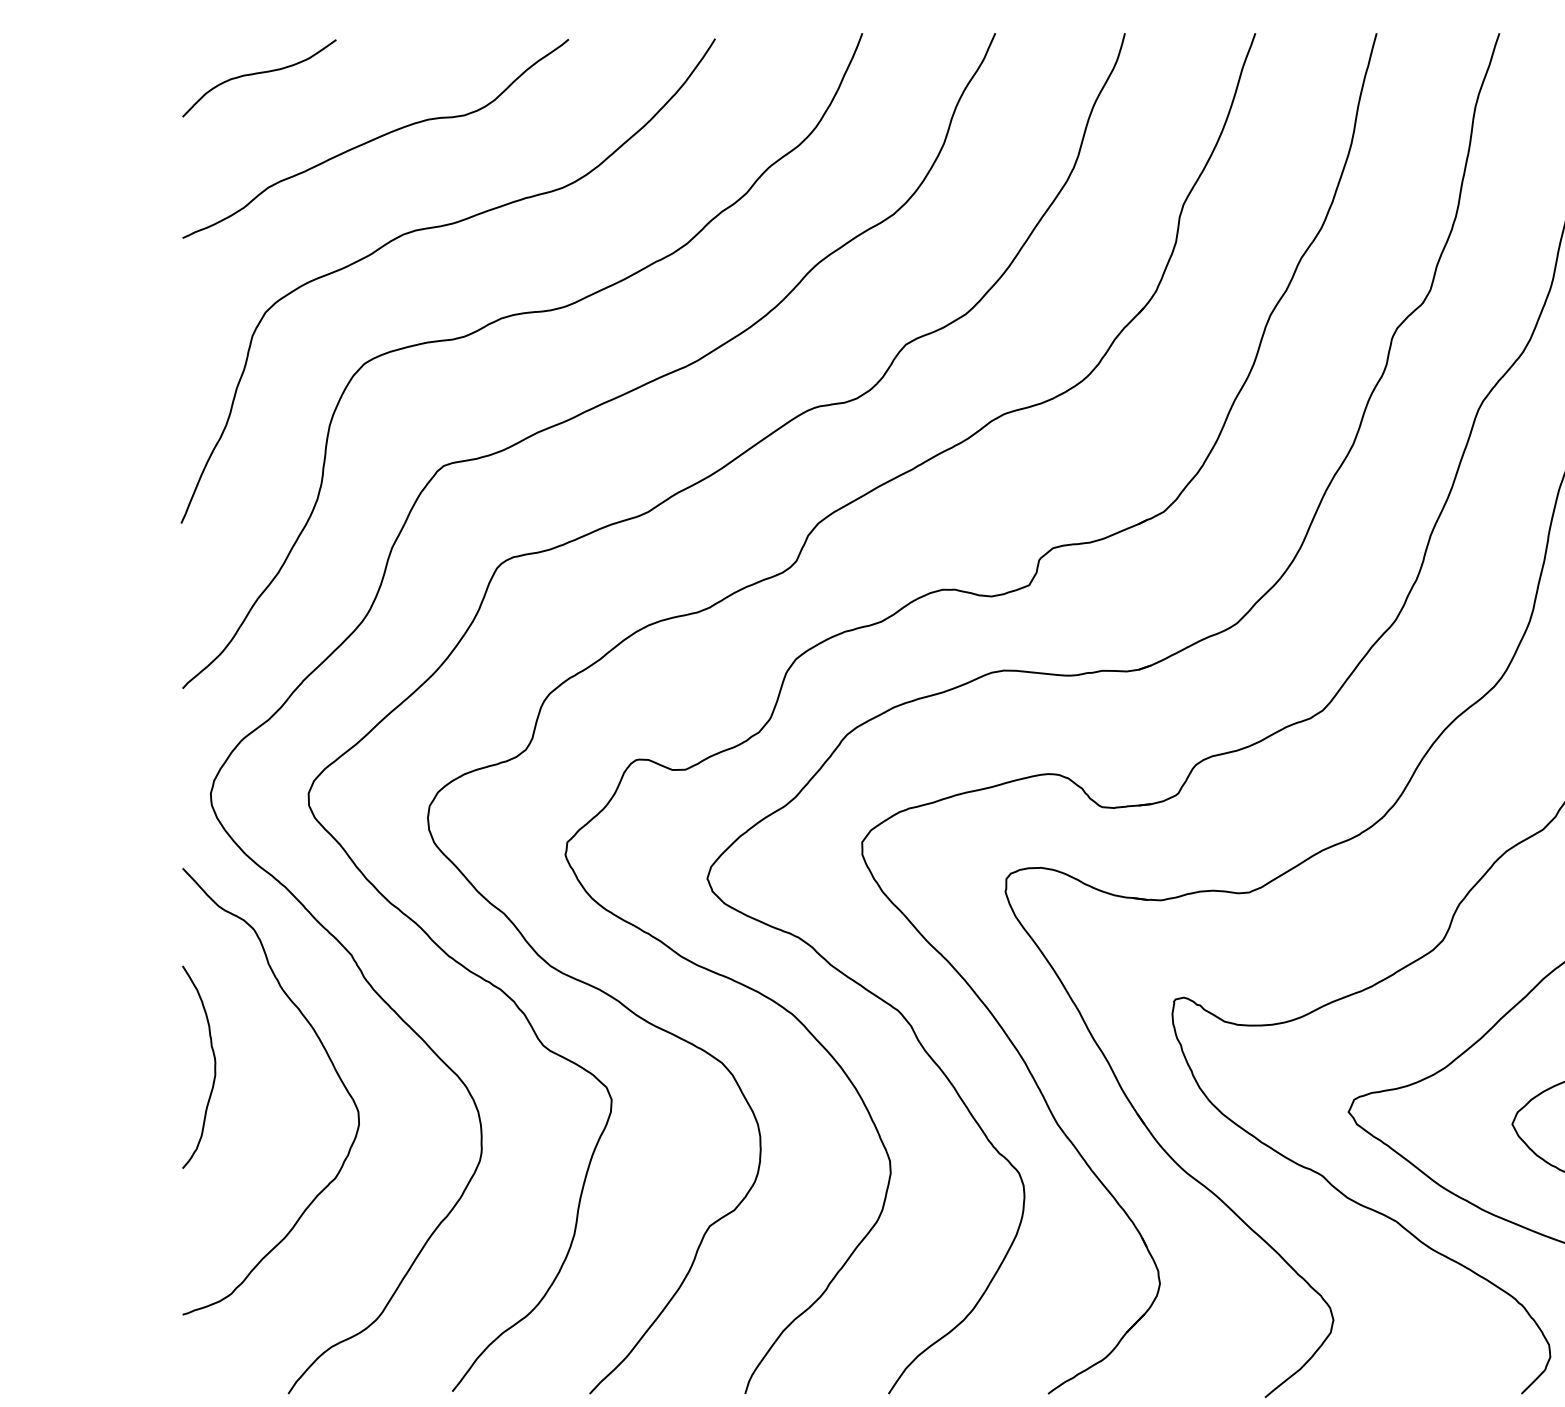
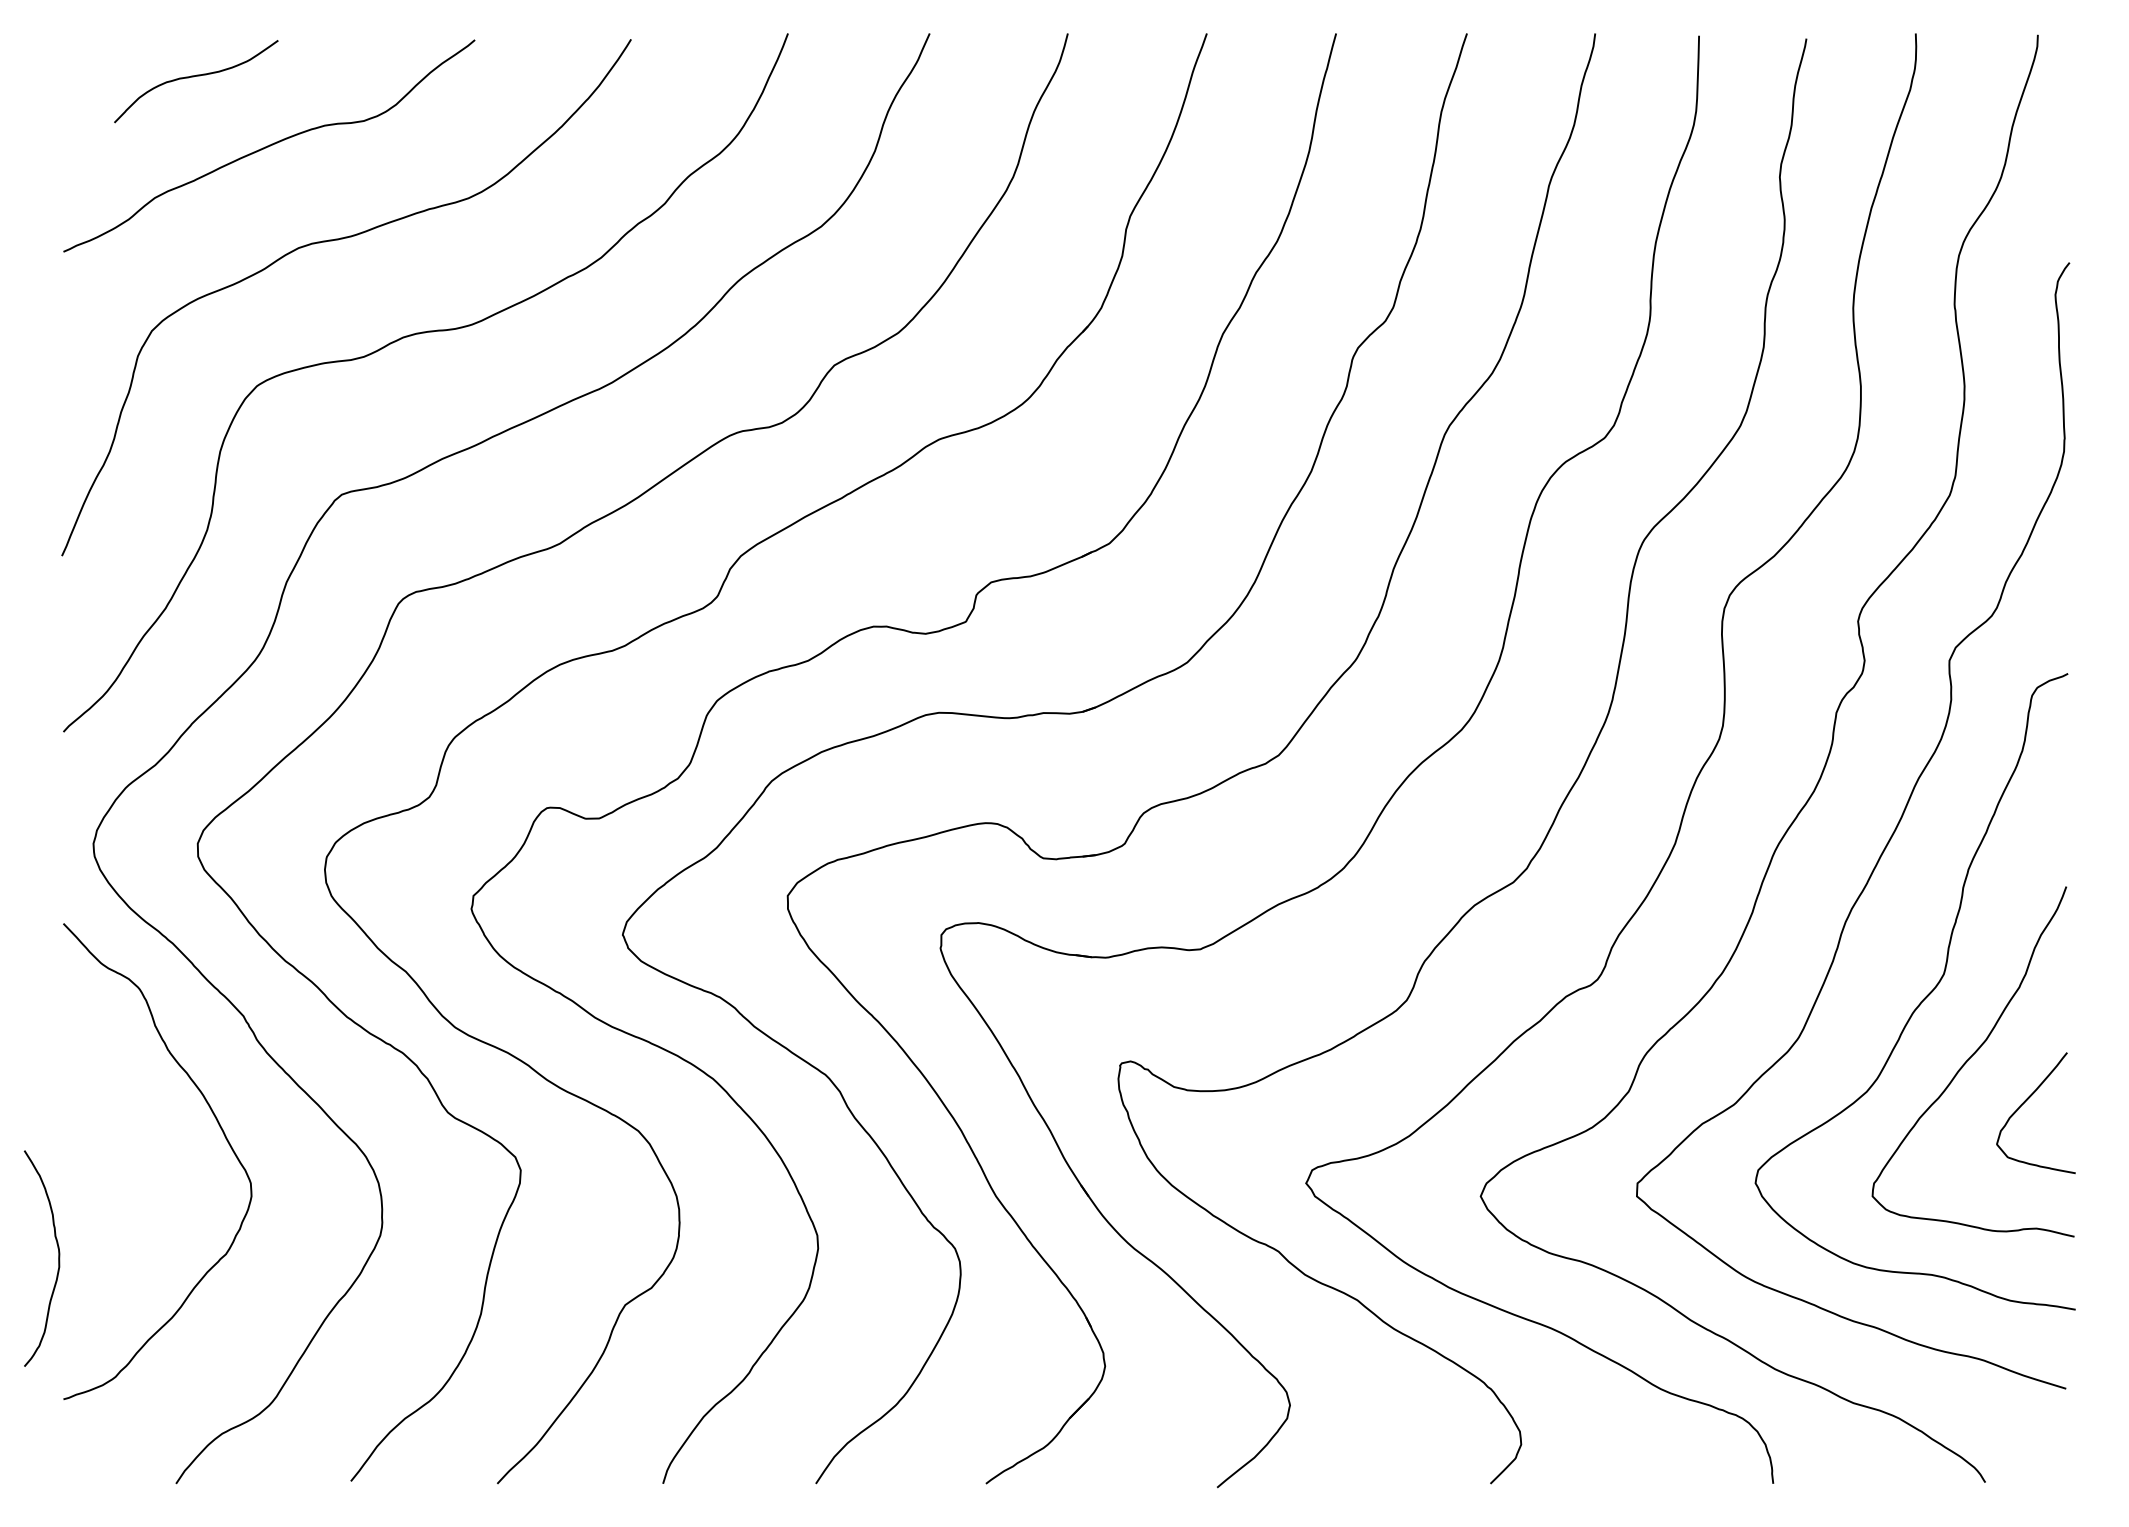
curve: (259, 73) -> (196, 76), moved
curve: (214, 1067) -> (58, 1258), moved

